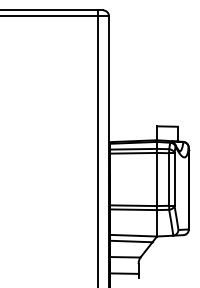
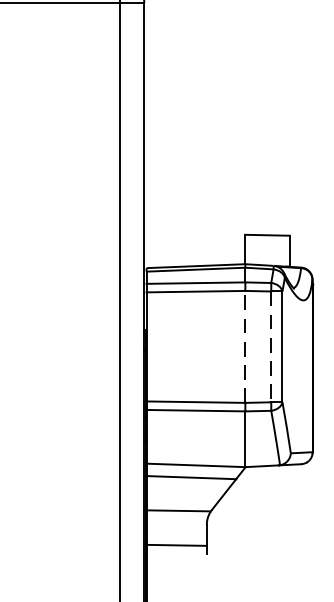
line: (156, 179) -> (244, 346), solid -> dashed
line: (169, 180) -> (271, 349), solid -> dashed

